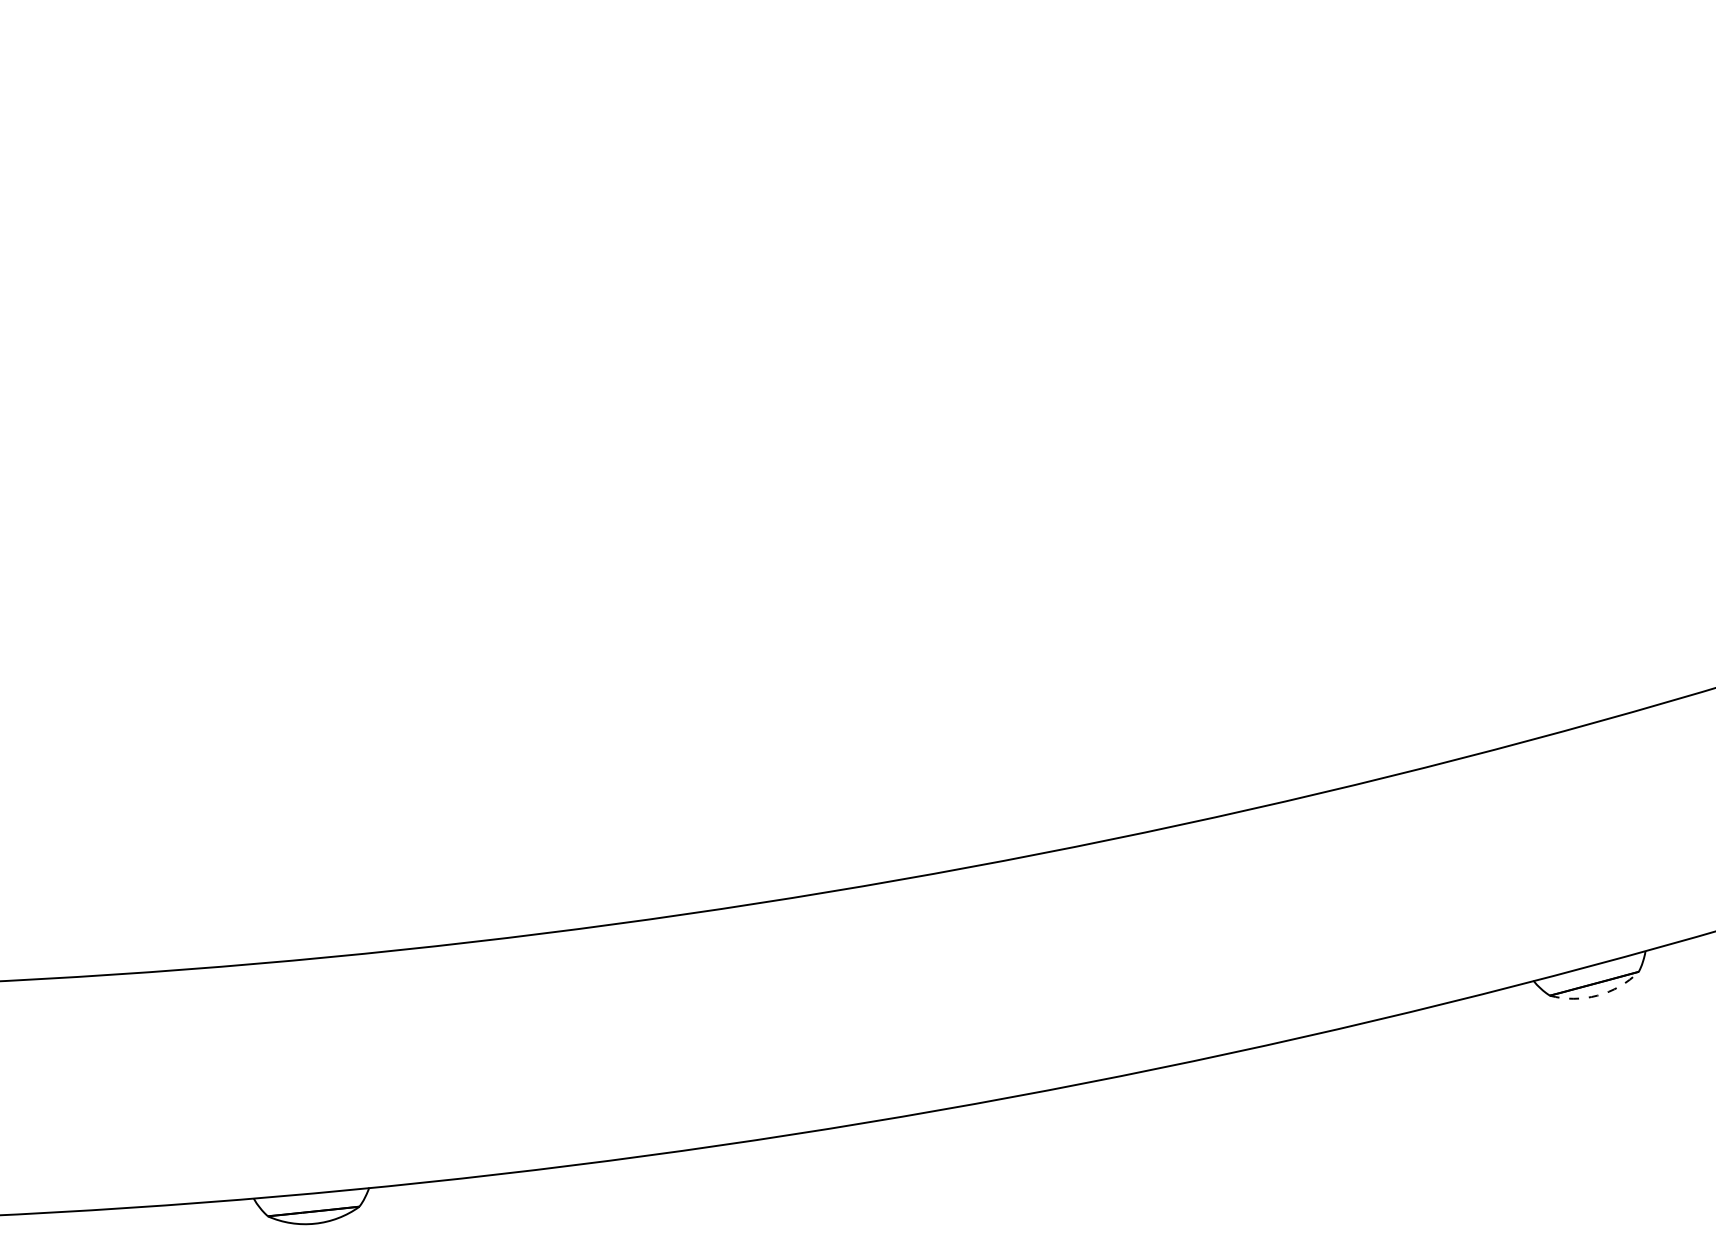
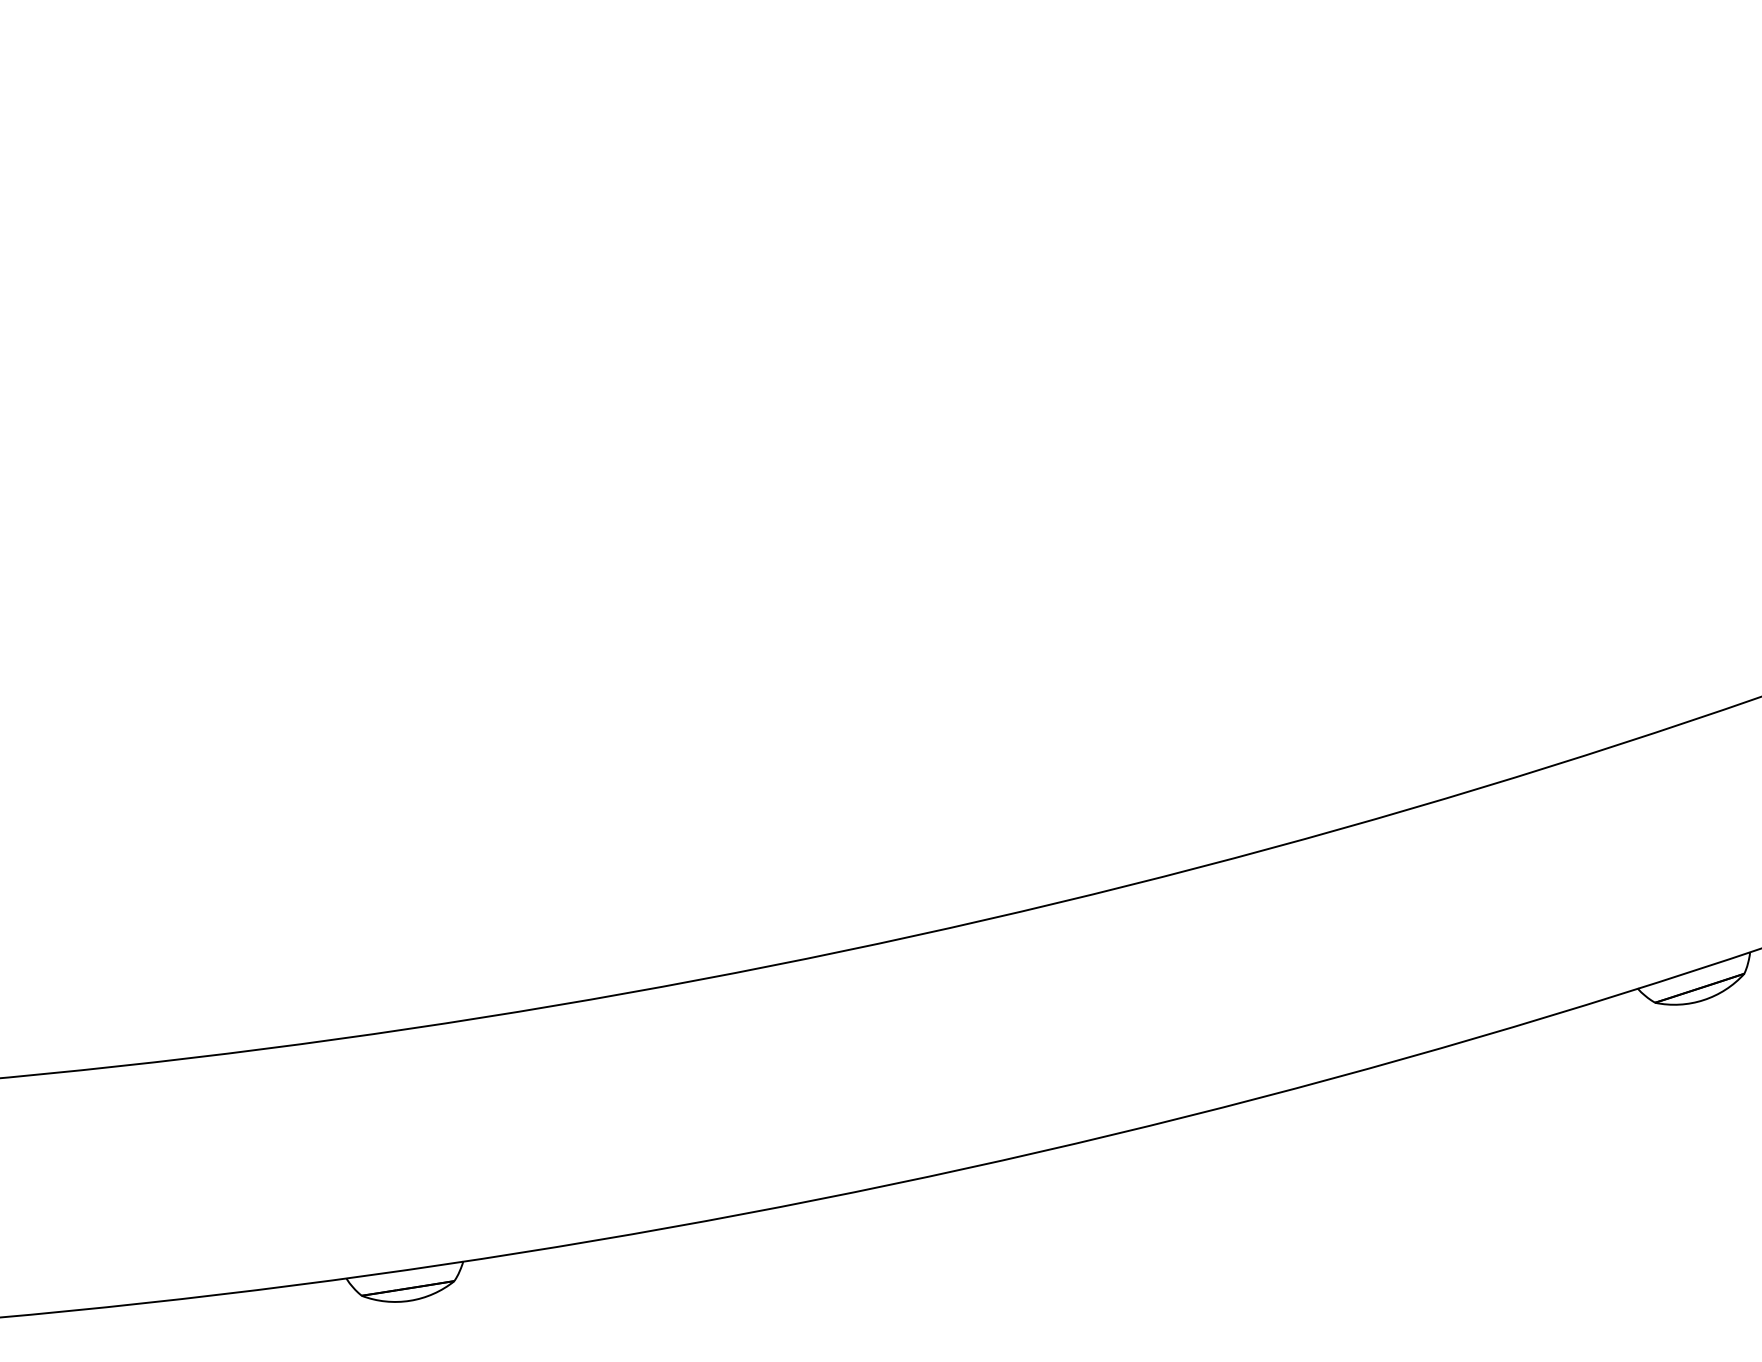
arc: (1597, 995) -> (1703, 1000), dashed -> solid

